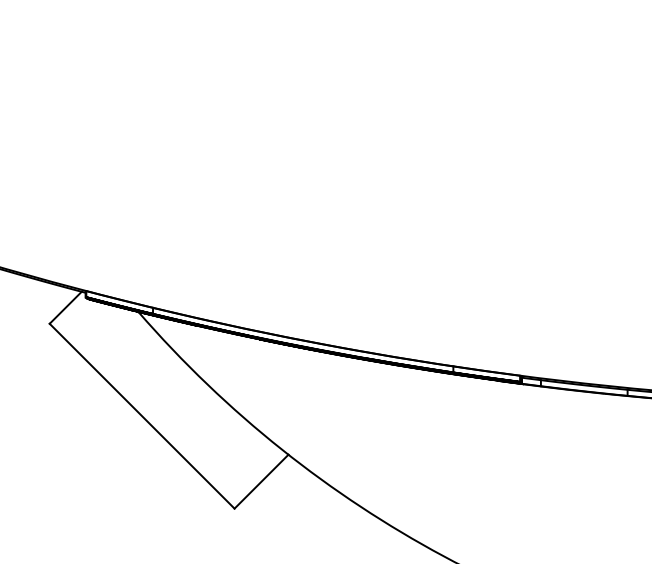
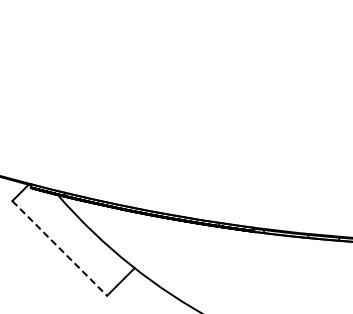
line: (141, 416) -> (59, 248), solid -> dashed

